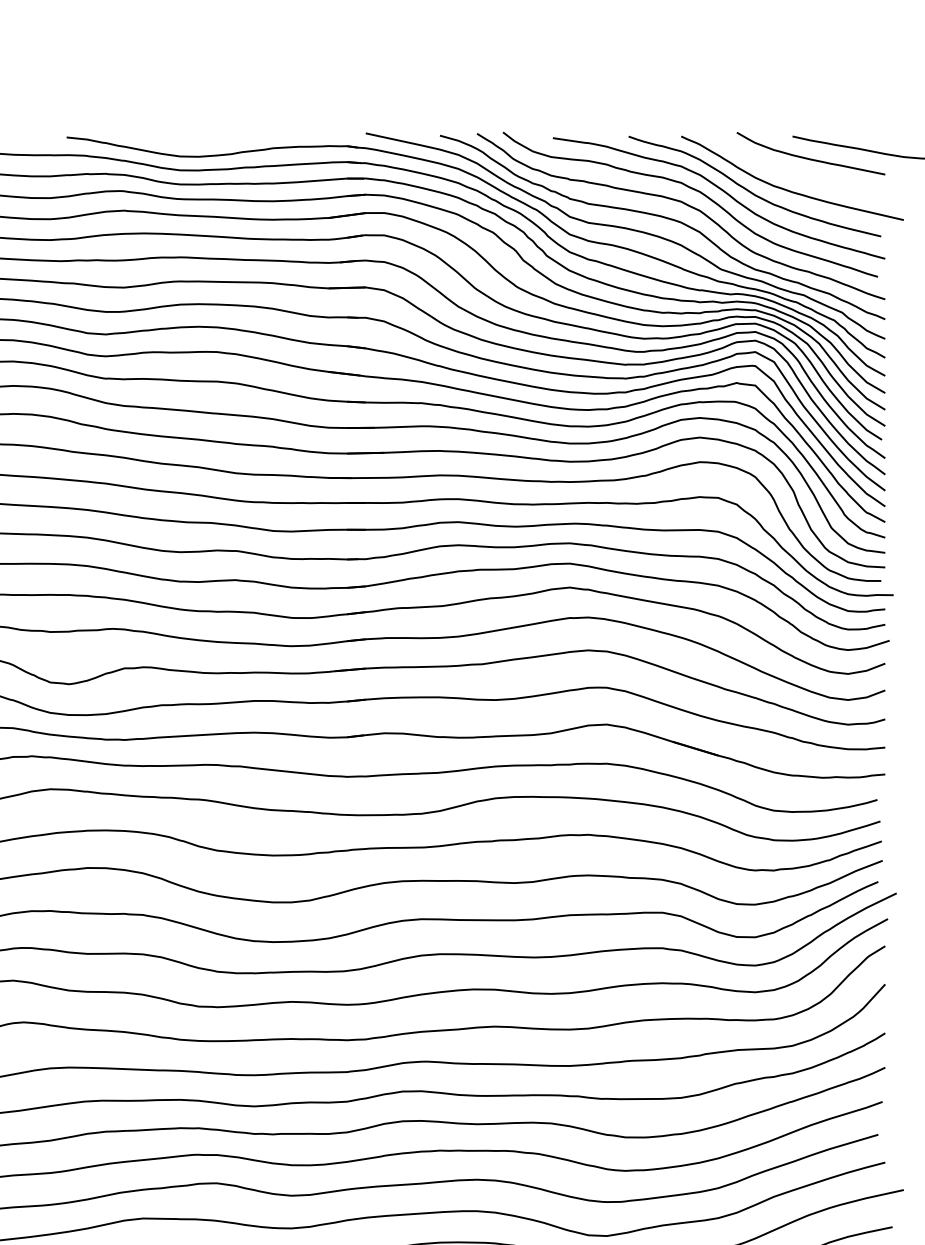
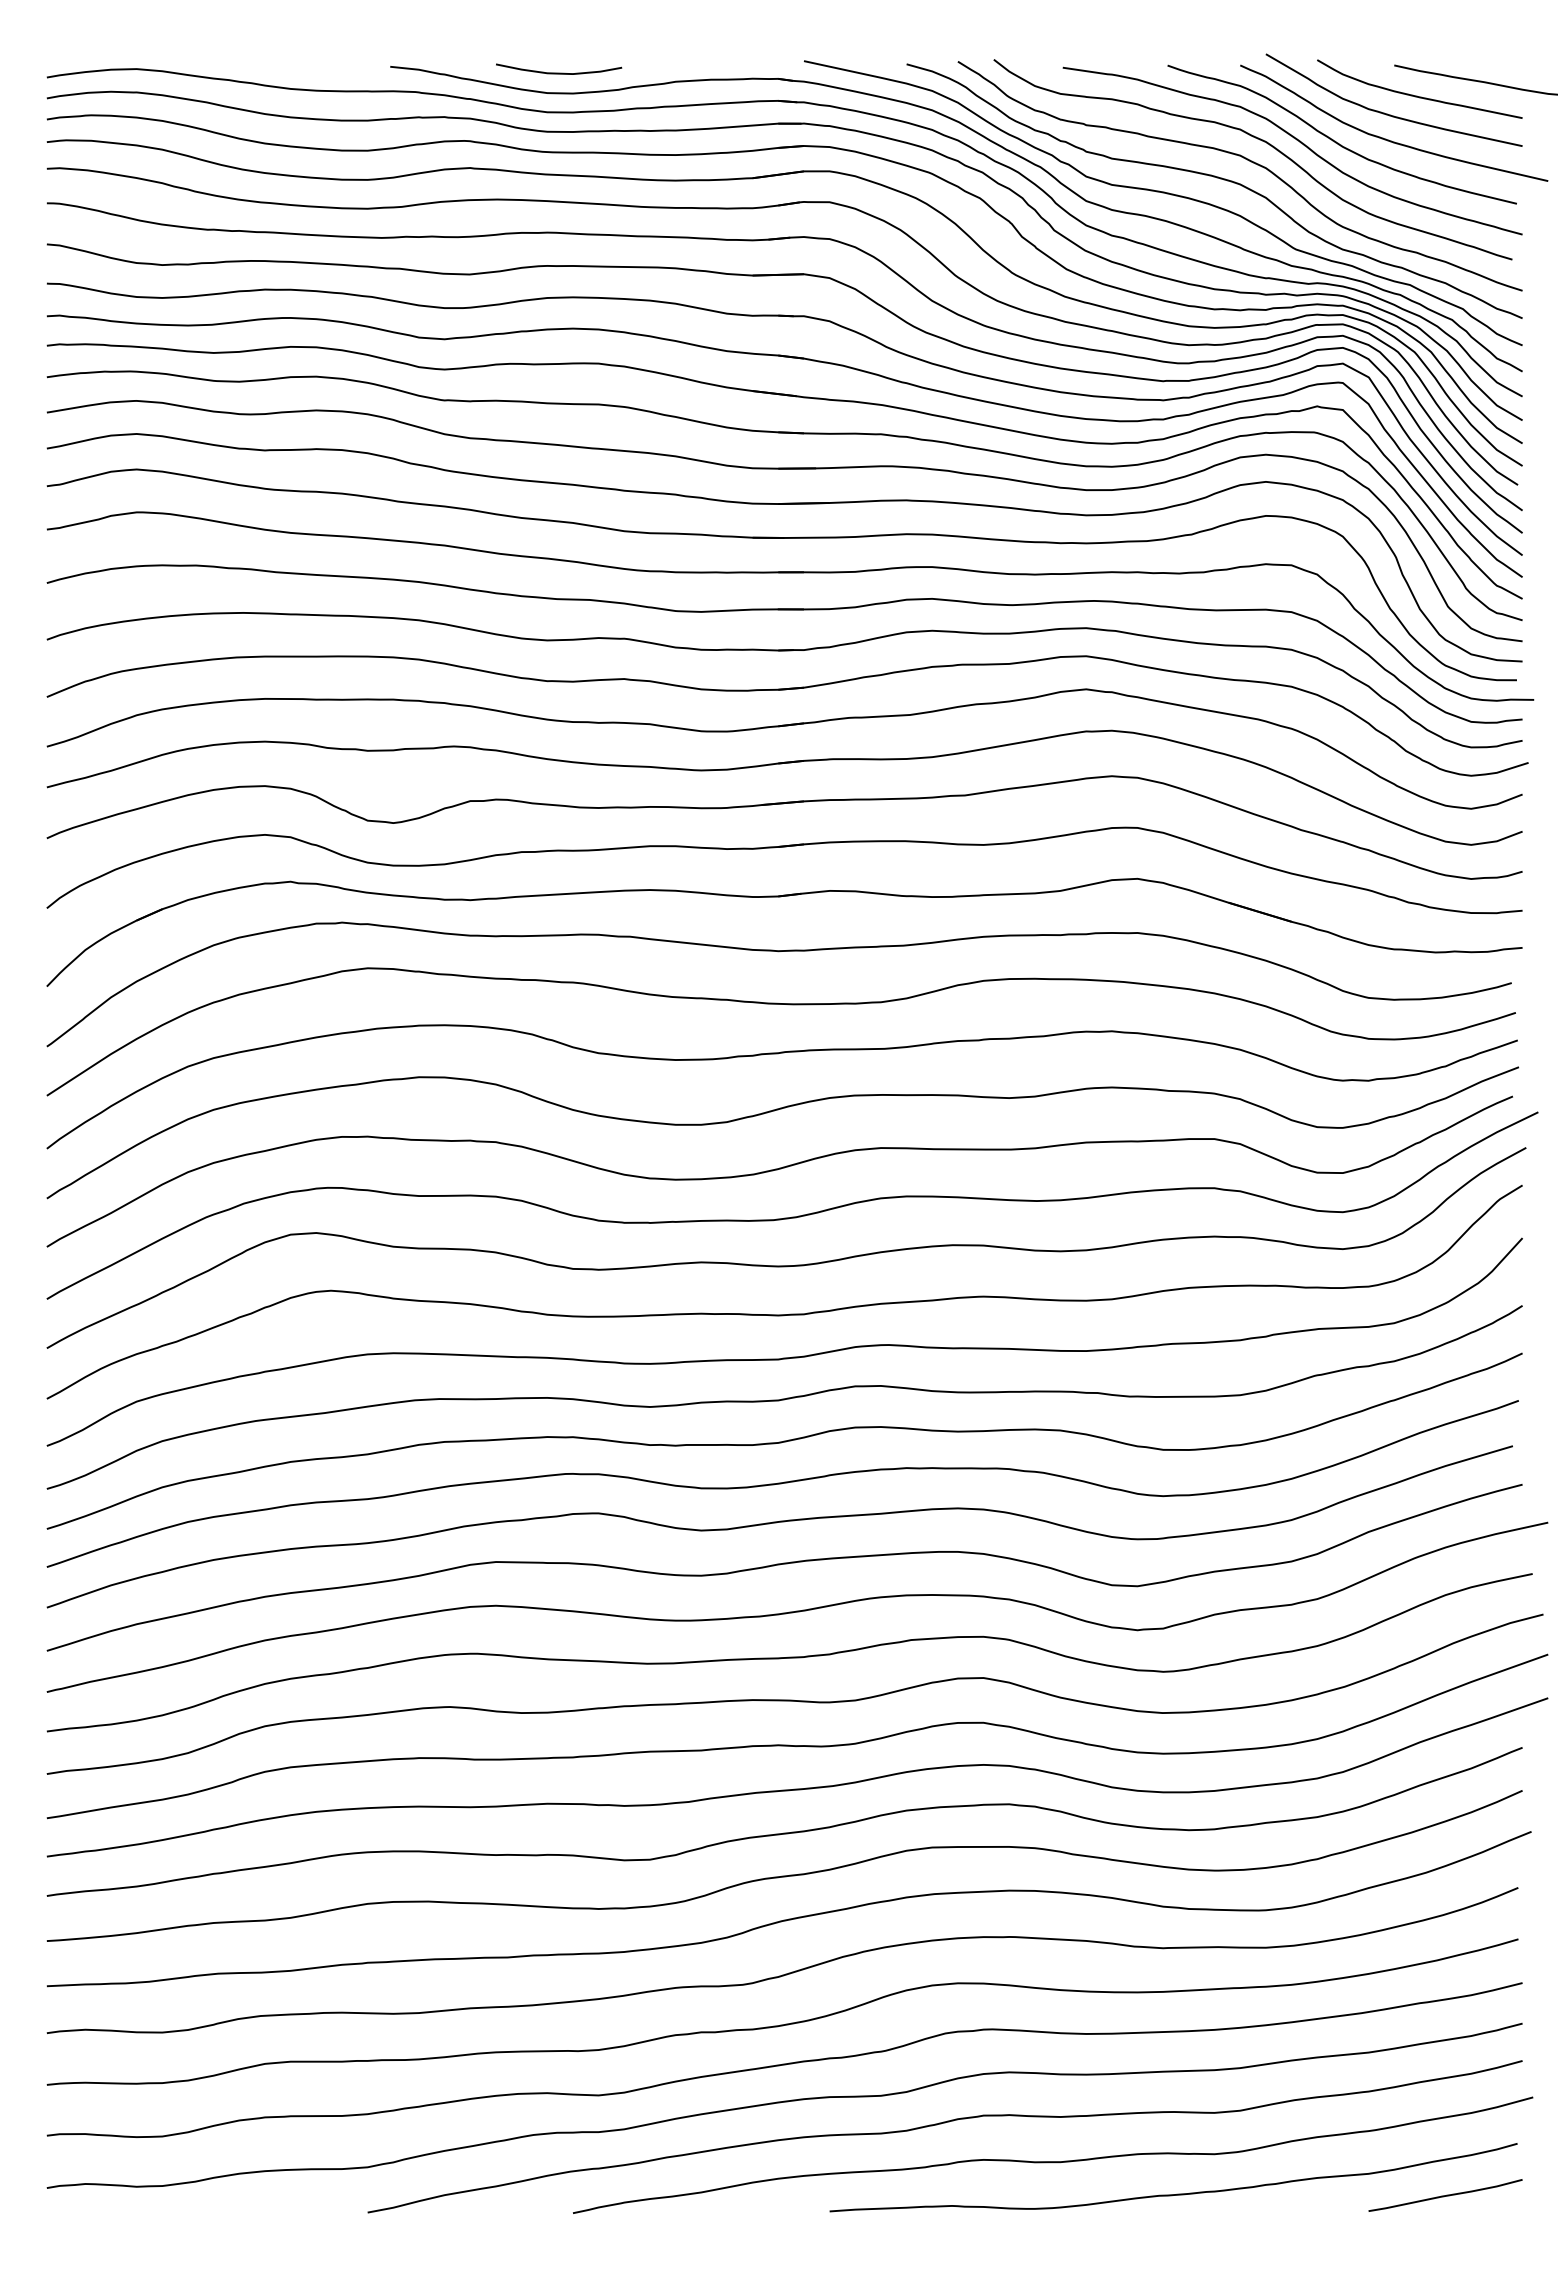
curve: (189, 141) -> (559, 72), added
curve: (787, 171) -> (1387, 113), added

